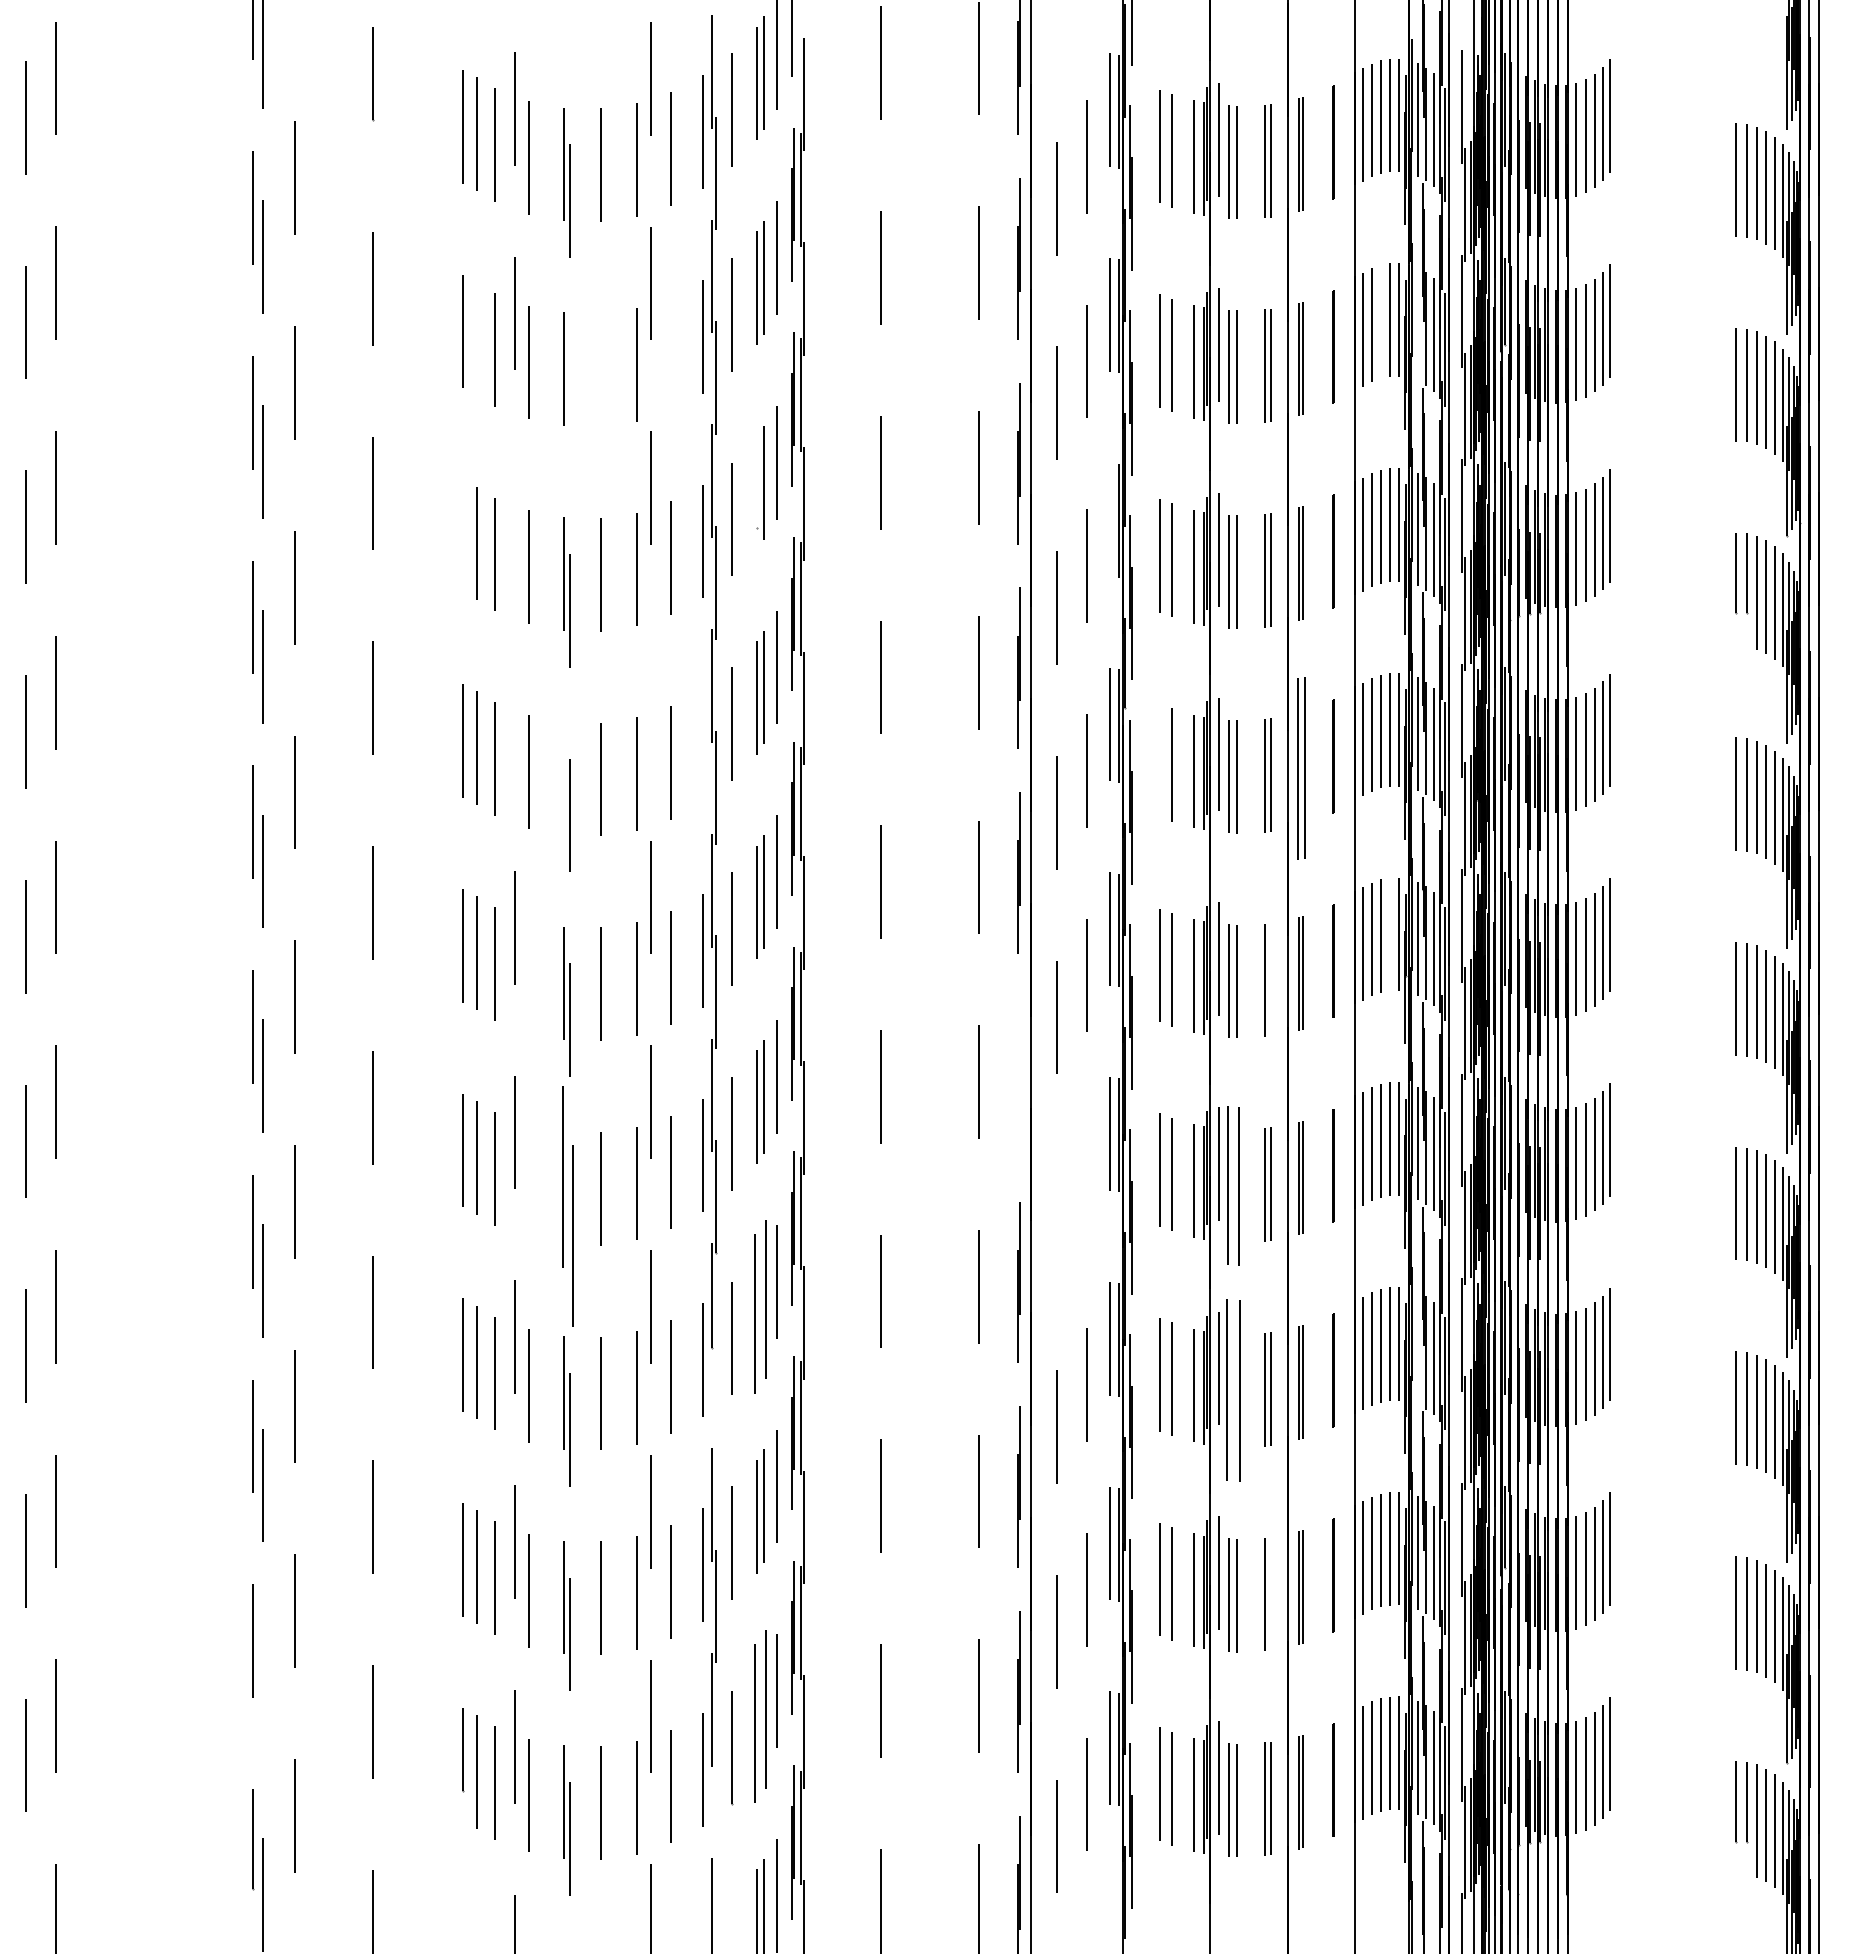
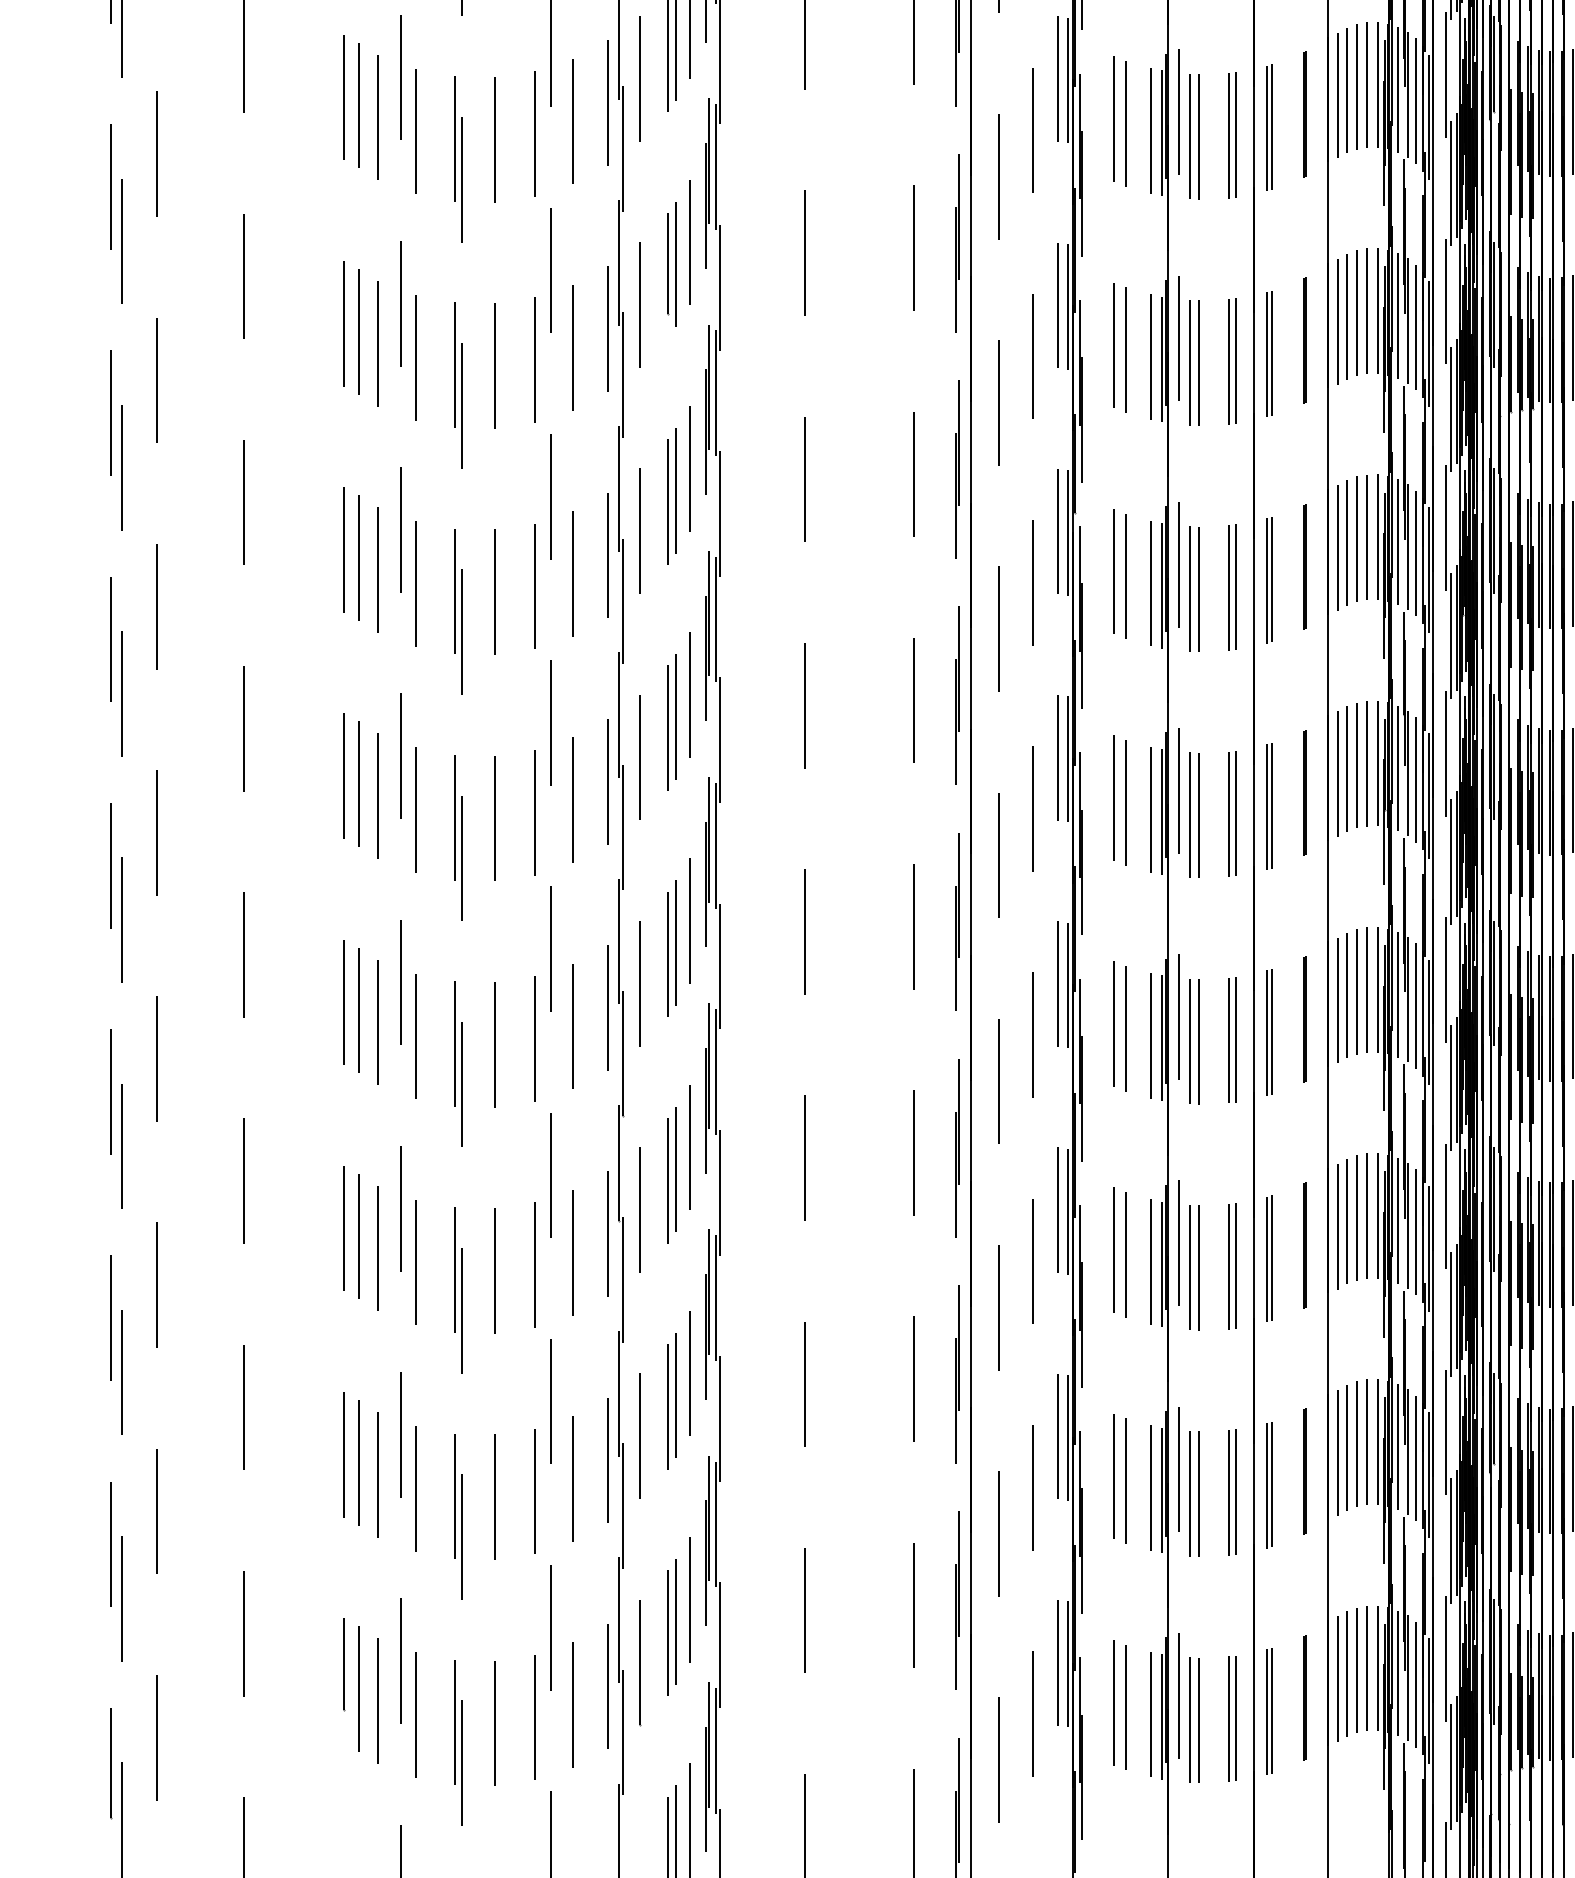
line: (1380, 321) -> (1356, 86), added
line: (1417, 324) -> (1397, 89), added
line: (477, 338) -> (359, 105), added
line: (671, 353) -> (573, 121), added
line: (600, 369) -> (495, 139), added
line: (570, 405) -> (461, 179), added
line: (756, 482) -> (667, 264), added
line: (515, 518) -> (401, 303), added
line: (1109, 519) -> (1057, 305), added
line: (462, 535) -> (342, 322), added
line: (651, 692) -> (551, 496), added
line: (515, 722) -> (401, 529), added
line: (703, 746) -> (608, 555), added
line: (1159, 760) -> (1112, 571), added
part: (1300, 768) -> (1268, 580), size x0.62
line: (564, 778) -> (455, 591), added
line: (1389, 934) -> (1366, 763), added
line: (528, 976) -> (415, 810), added
line: (1270, 979) -> (1235, 813), added
part: (1018, 1077) -> (956, 921), added
line: (1087, 1180) -> (1033, 1035), added
line: (528, 1181) -> (415, 1036), added
part: (1232, 1185) -> (1193, 1041), size x0.71
part: (566, 1206) -> (457, 1064), size x0.62
line: (1056, 1222) -> (998, 1081), added
part: (760, 1306) -> (671, 1174), size x0.71
line: (1417, 1348) -> (1397, 1221), added
part: (1232, 1390) -> (1193, 1267), size x0.62
line: (716, 1401) -> (623, 1279), added
line: (1270, 1593) -> (1235, 1491), added
line: (262, 1690) -> (121, 1599), added
part: (760, 1715) -> (671, 1626), size x0.71
line: (716, 1811) -> (623, 1732), added

